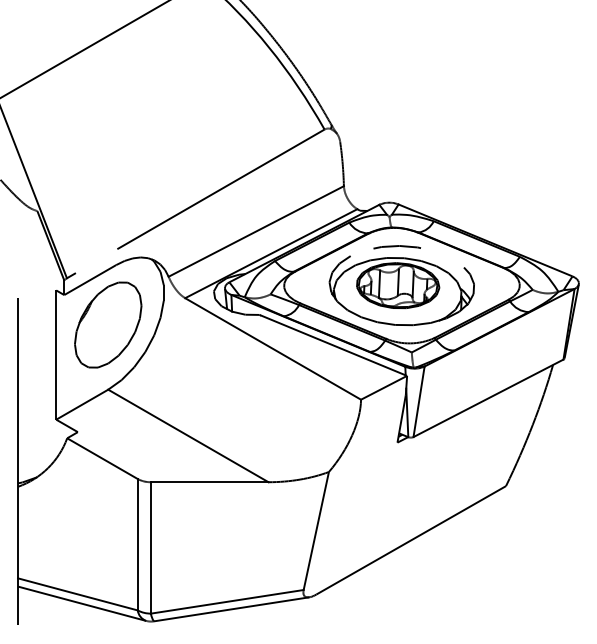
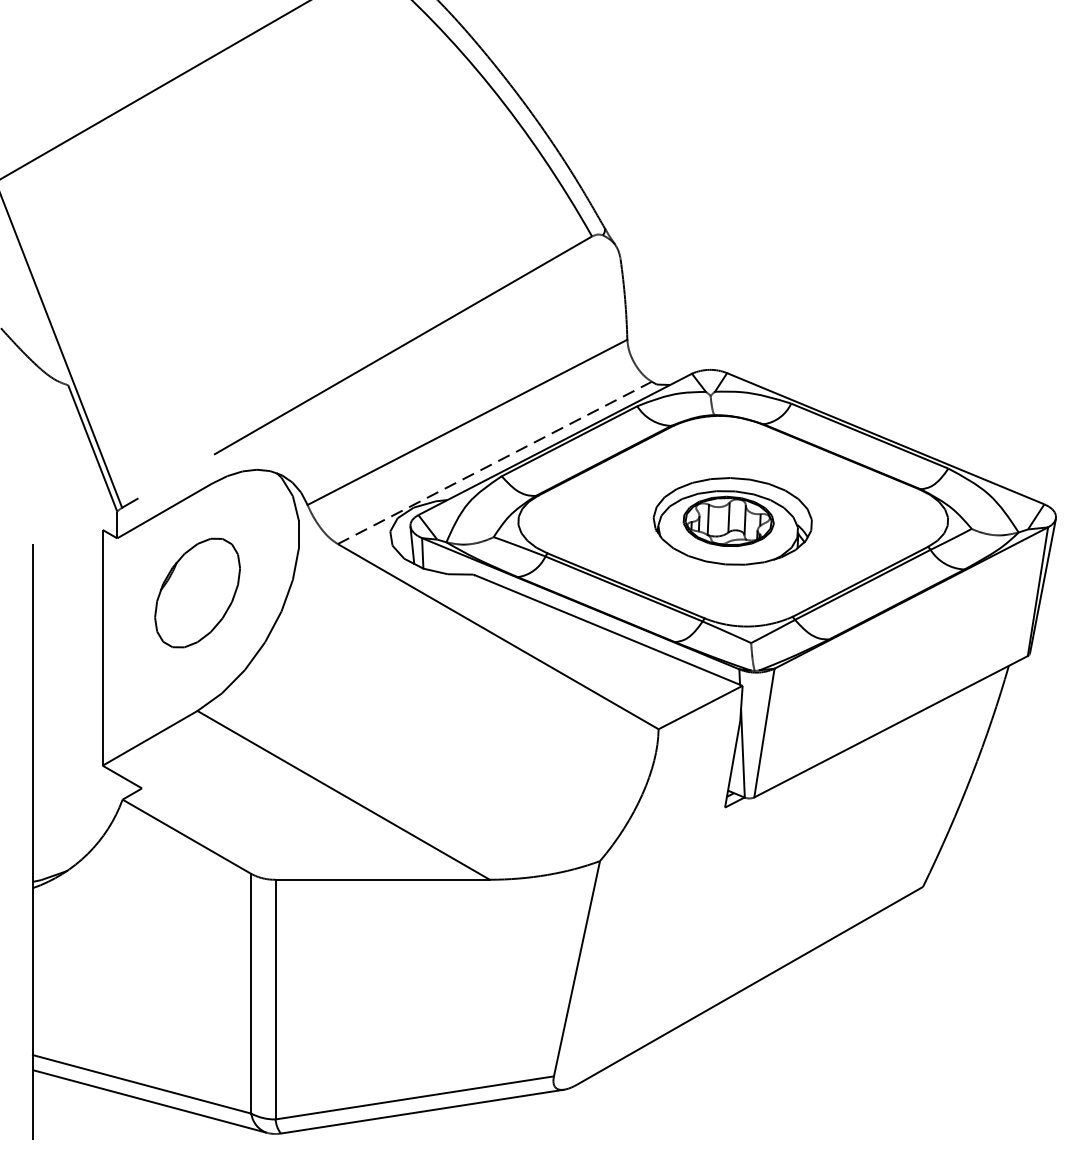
line: (271, 253) -> (495, 462), solid -> dashed
part: (401, 285) -> (732, 520), size x0.6
part: (108, 324) -> (197, 592), size x0.7

